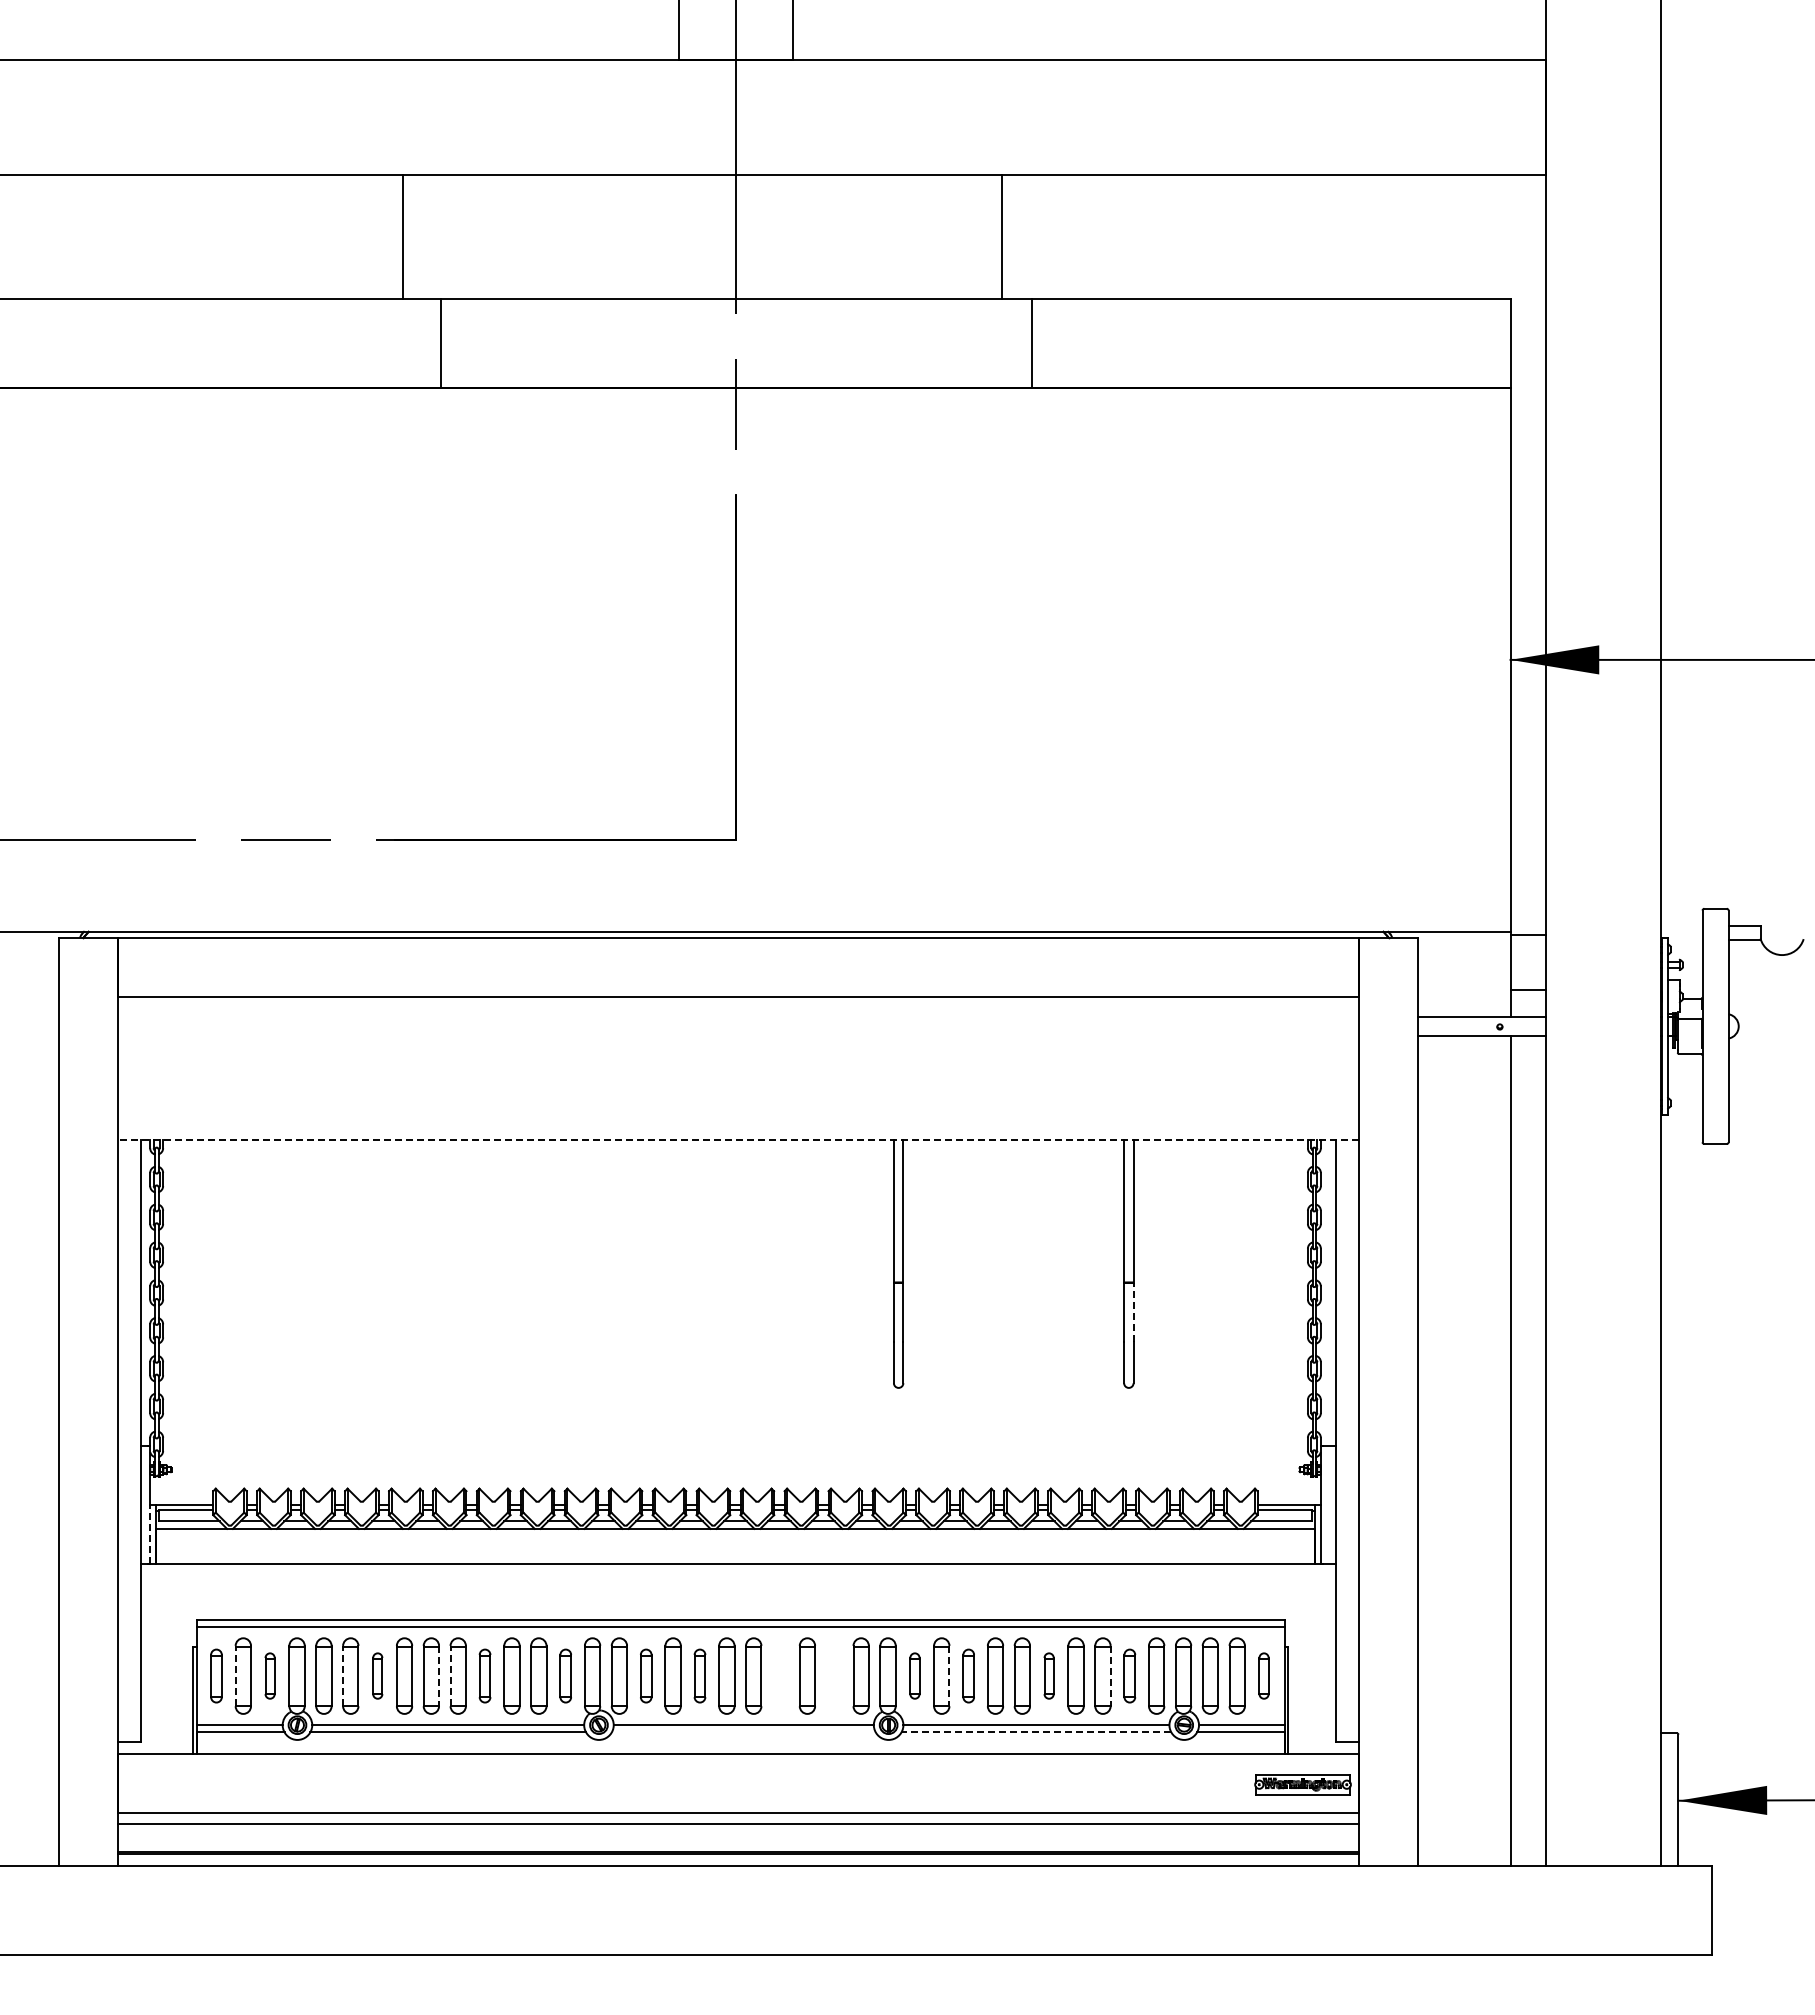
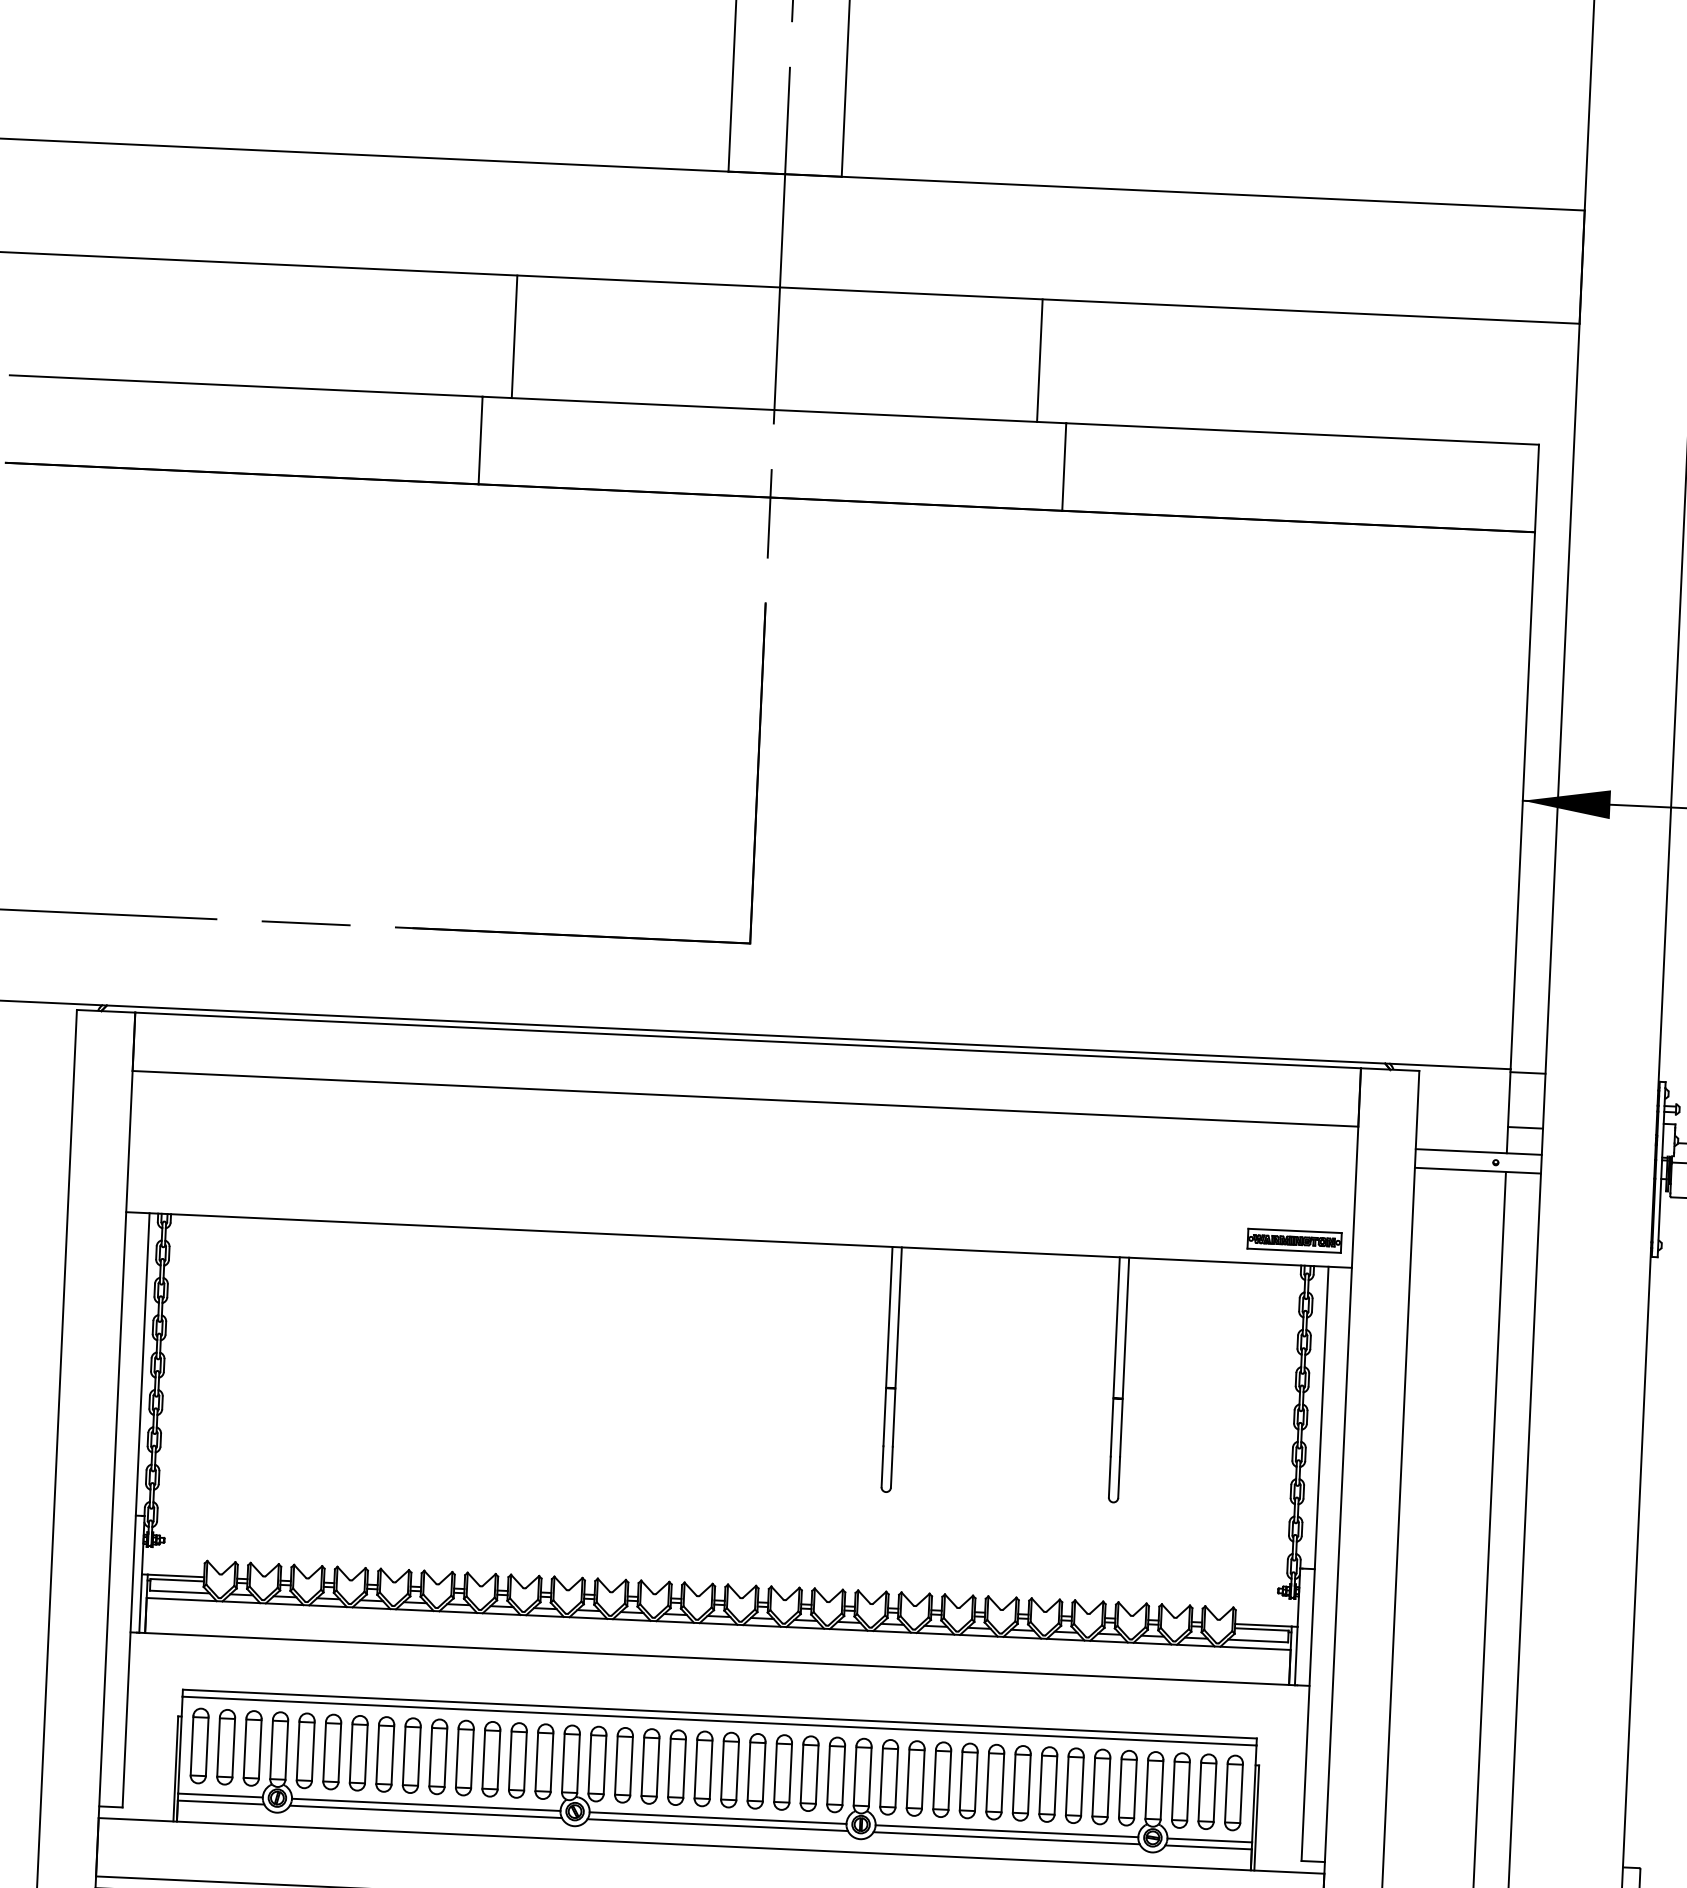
line: (403, 237) -> (514, 337), moved
part: (1299, 1114) -> (1294, 1240), added
line: (738, 1139) -> (739, 1239), dashed -> solid
line: (1133, 1311) -> (1121, 1427), dashed -> solid
line: (150, 1534) -> (140, 1603), dashed -> solid
part: (216, 1675) -> (199, 1745), size x1.43
line: (235, 1675) -> (218, 1746), dashed -> solid
part: (269, 1675) -> (252, 1747), size x1.67
line: (343, 1675) -> (325, 1751), dashed -> solid
part: (377, 1675) -> (358, 1752), size x1.67
line: (450, 1675) -> (430, 1755), dashed -> solid
part: (484, 1675) -> (464, 1757), size x1.43
part: (565, 1675) -> (544, 1761), size x1.43
part: (645, 1675) -> (623, 1764), size x1.43
part: (699, 1675) -> (676, 1767), size x1.43
part: (780, 1675) -> (756, 1770), added
part: (833, 1675) -> (808, 1773), added
part: (914, 1675) -> (888, 1776), size x1.67
part: (968, 1675) -> (942, 1779), size x1.43
part: (1048, 1675) -> (1021, 1782), size x1.67
part: (1129, 1675) -> (1101, 1786), size x1.43
part: (1263, 1675) -> (1233, 1792), size x1.67
line: (439, 1676) -> (419, 1756), dashed -> solid
line: (949, 1676) -> (923, 1779), dashed -> solid
line: (1110, 1676) -> (1082, 1786), dashed -> solid
line: (743, 1732) -> (717, 1825), added
line: (1036, 1732) -> (1006, 1838), dashed -> solid

